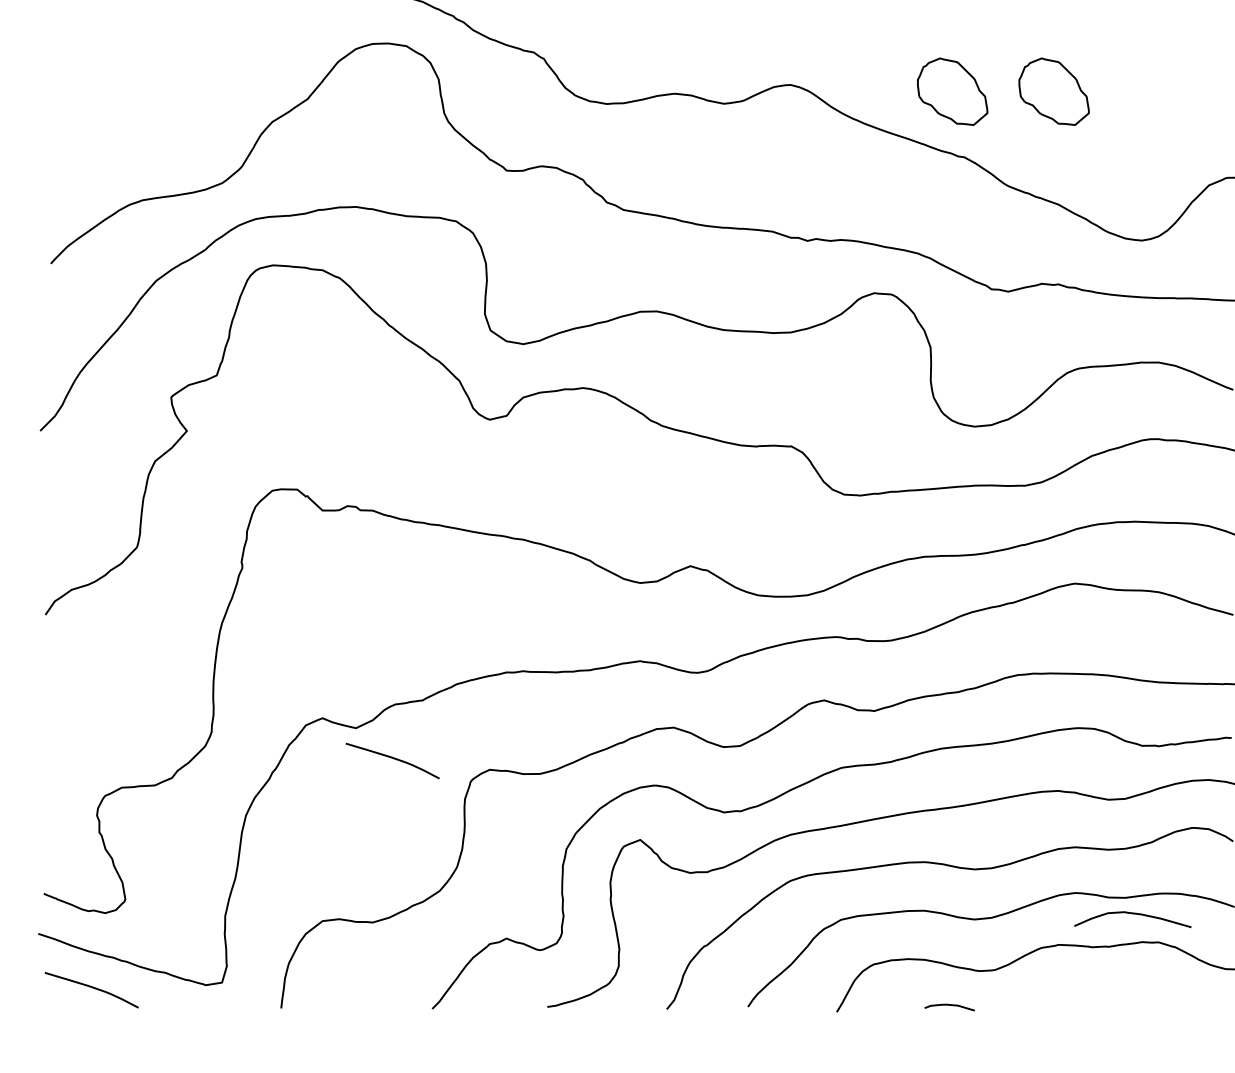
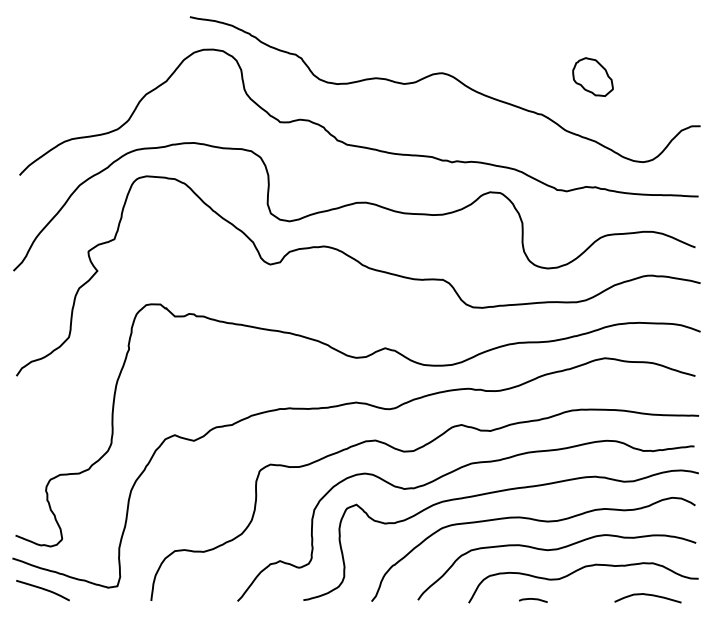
part: (951, 90) -> (534, 76), removed
curve: (391, 759) -> (214, 458), removed
curve: (1131, 914) -> (647, 595), moved

